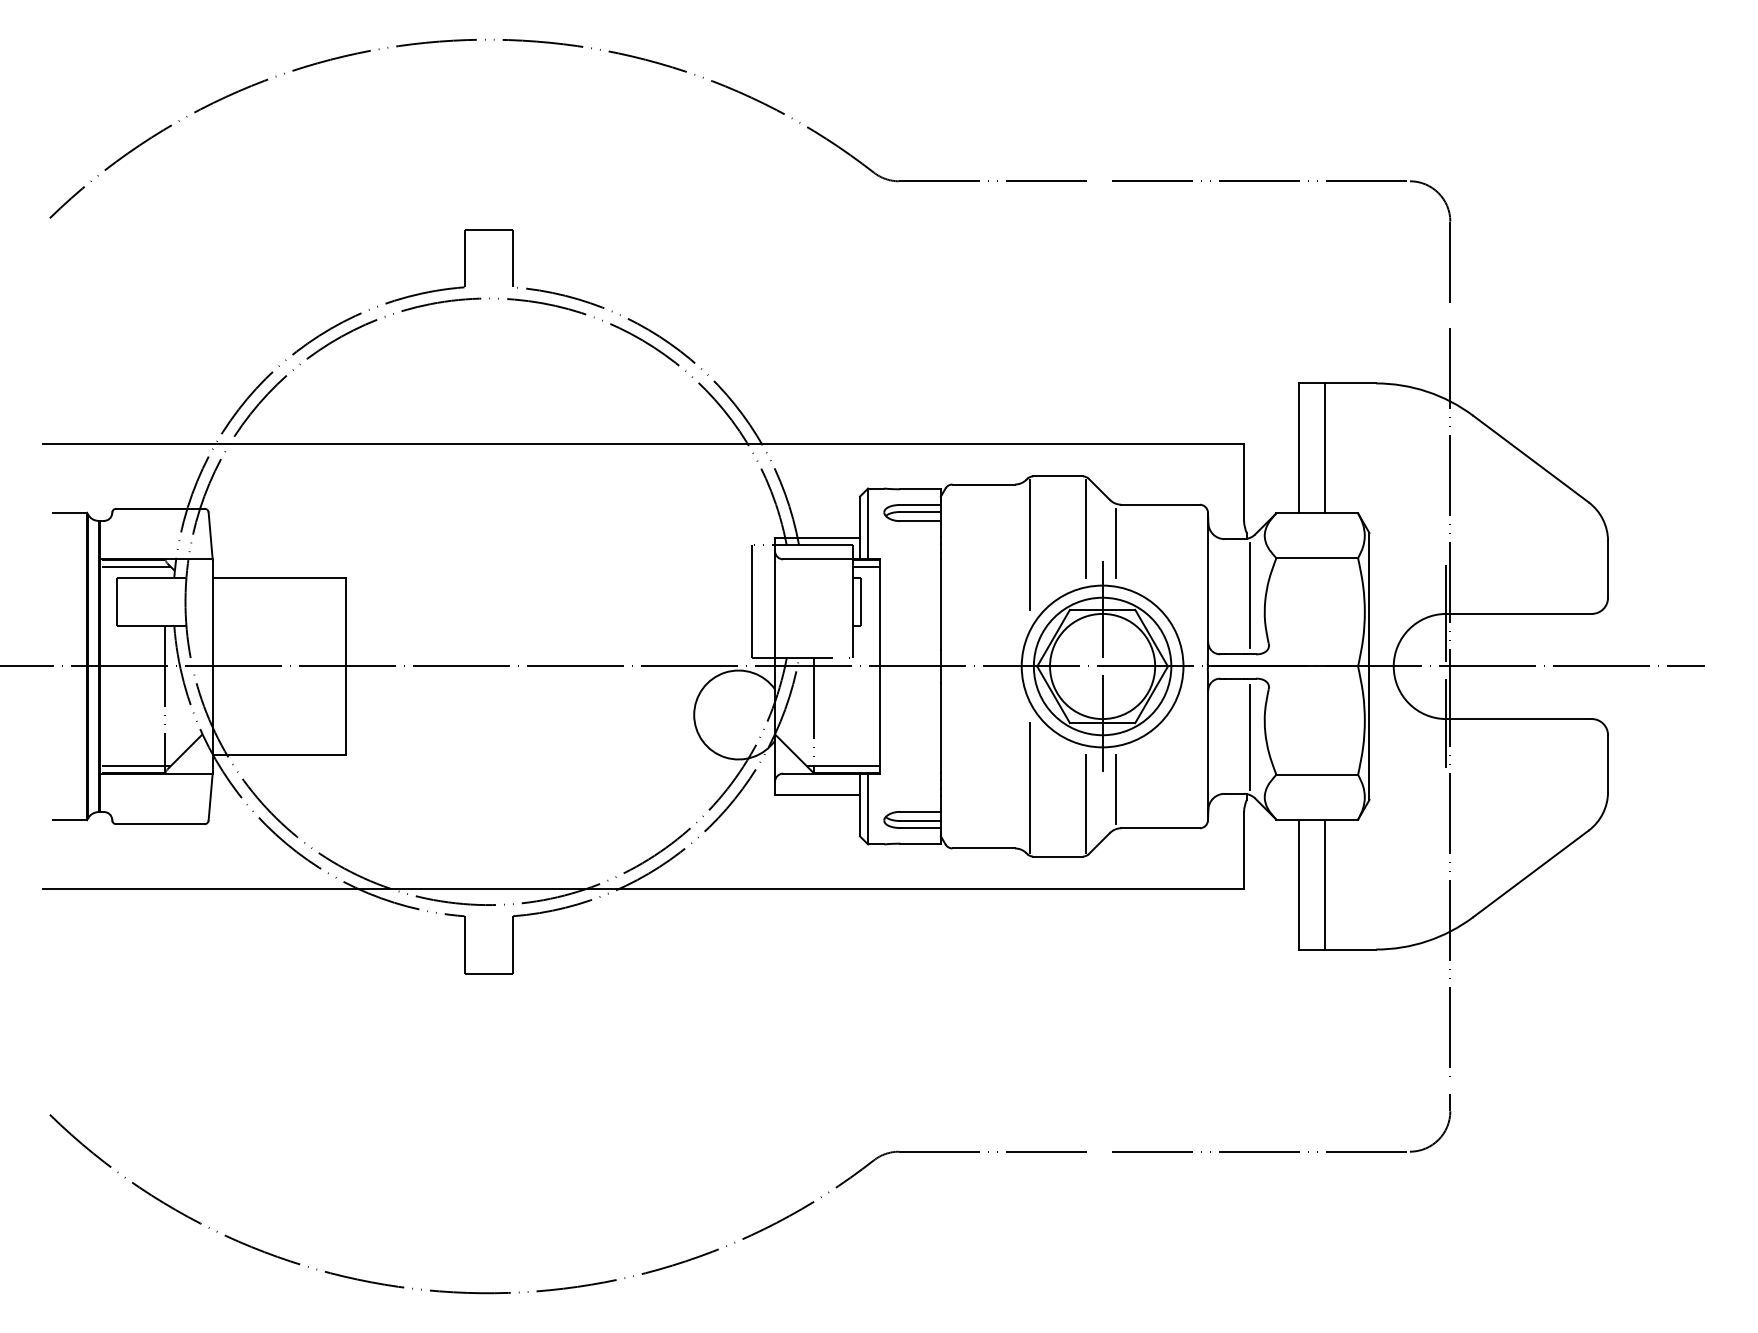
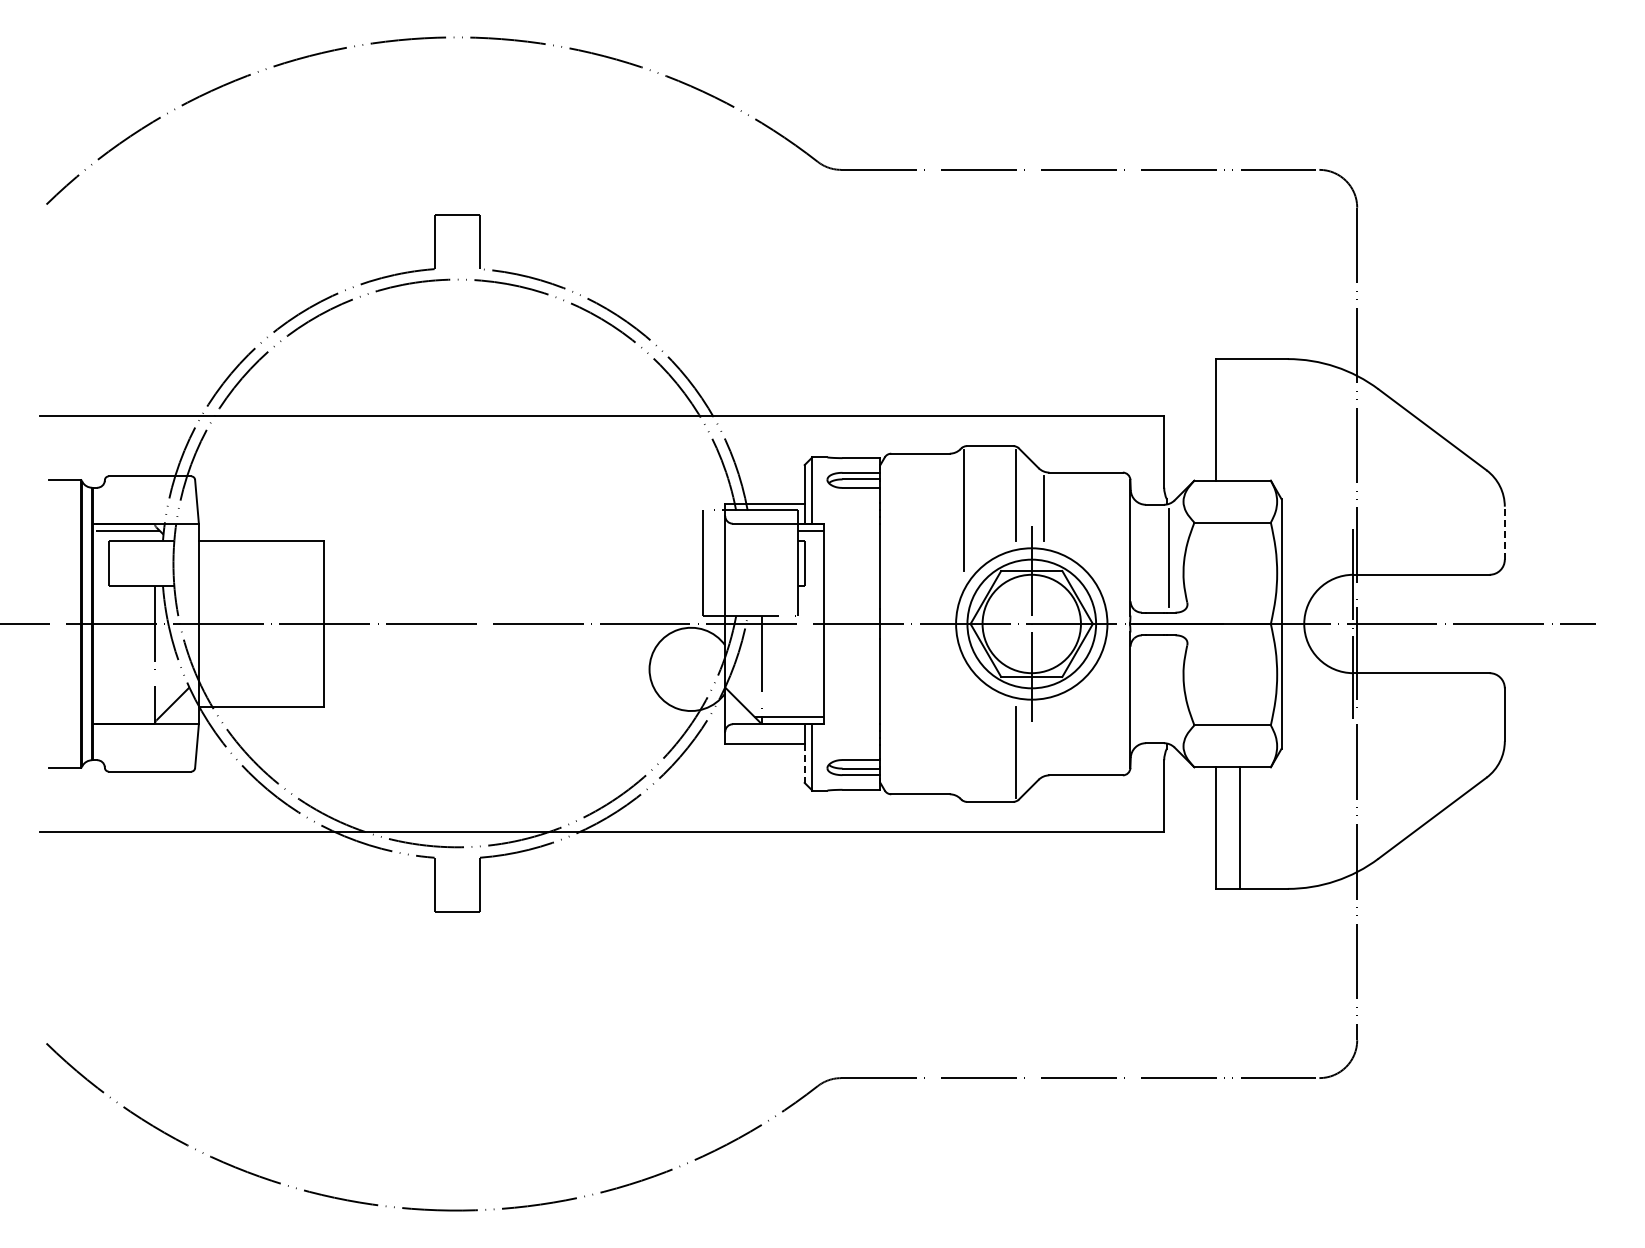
line: (1324, 447) -> (1239, 419), removed
line: (1607, 568) -> (1504, 532), solid -> dashed
line: (1249, 737) -> (1169, 690), removed
line: (136, 765) -> (127, 716), removed
line: (1030, 787) -> (964, 737), removed
line: (1116, 789) -> (1044, 739), removed
line: (859, 815) -> (804, 763), solid -> dashed

